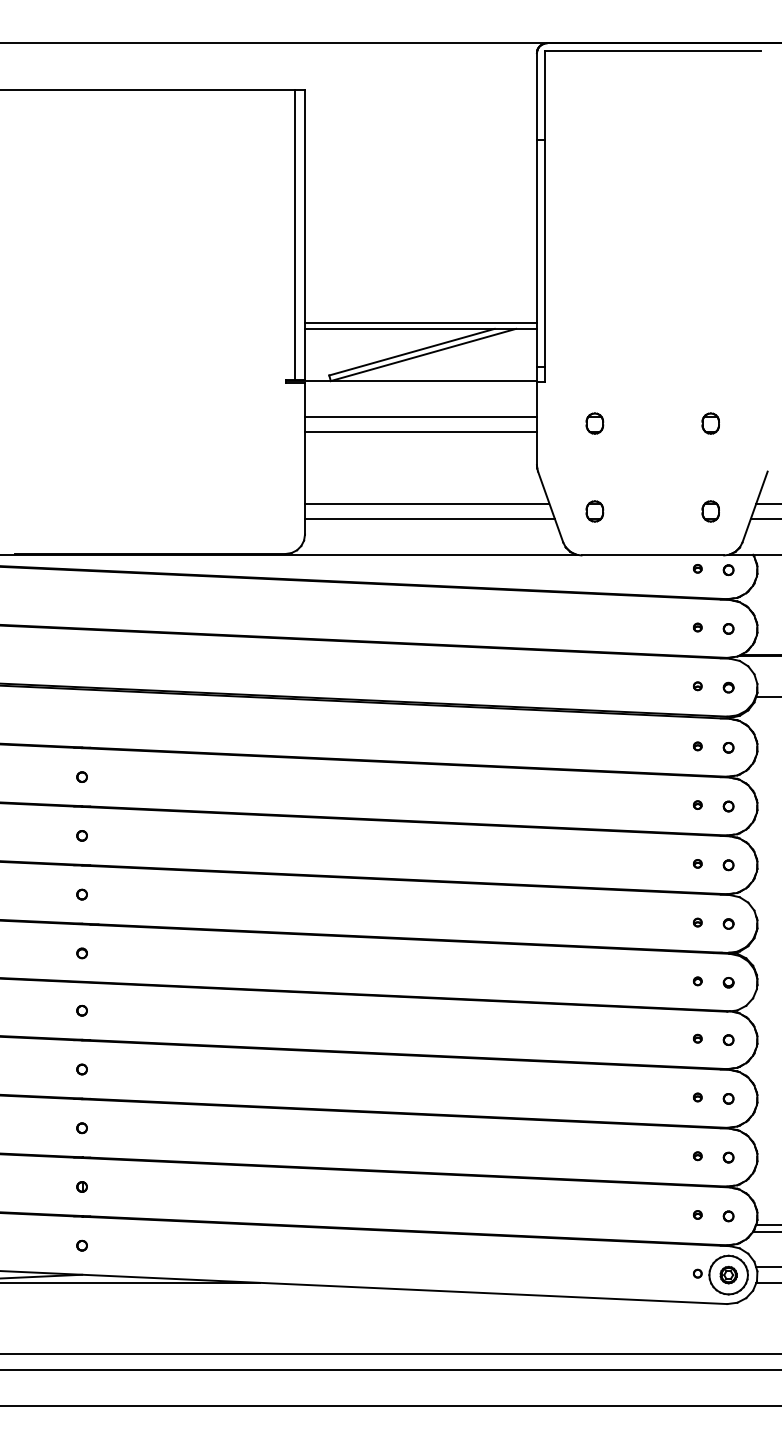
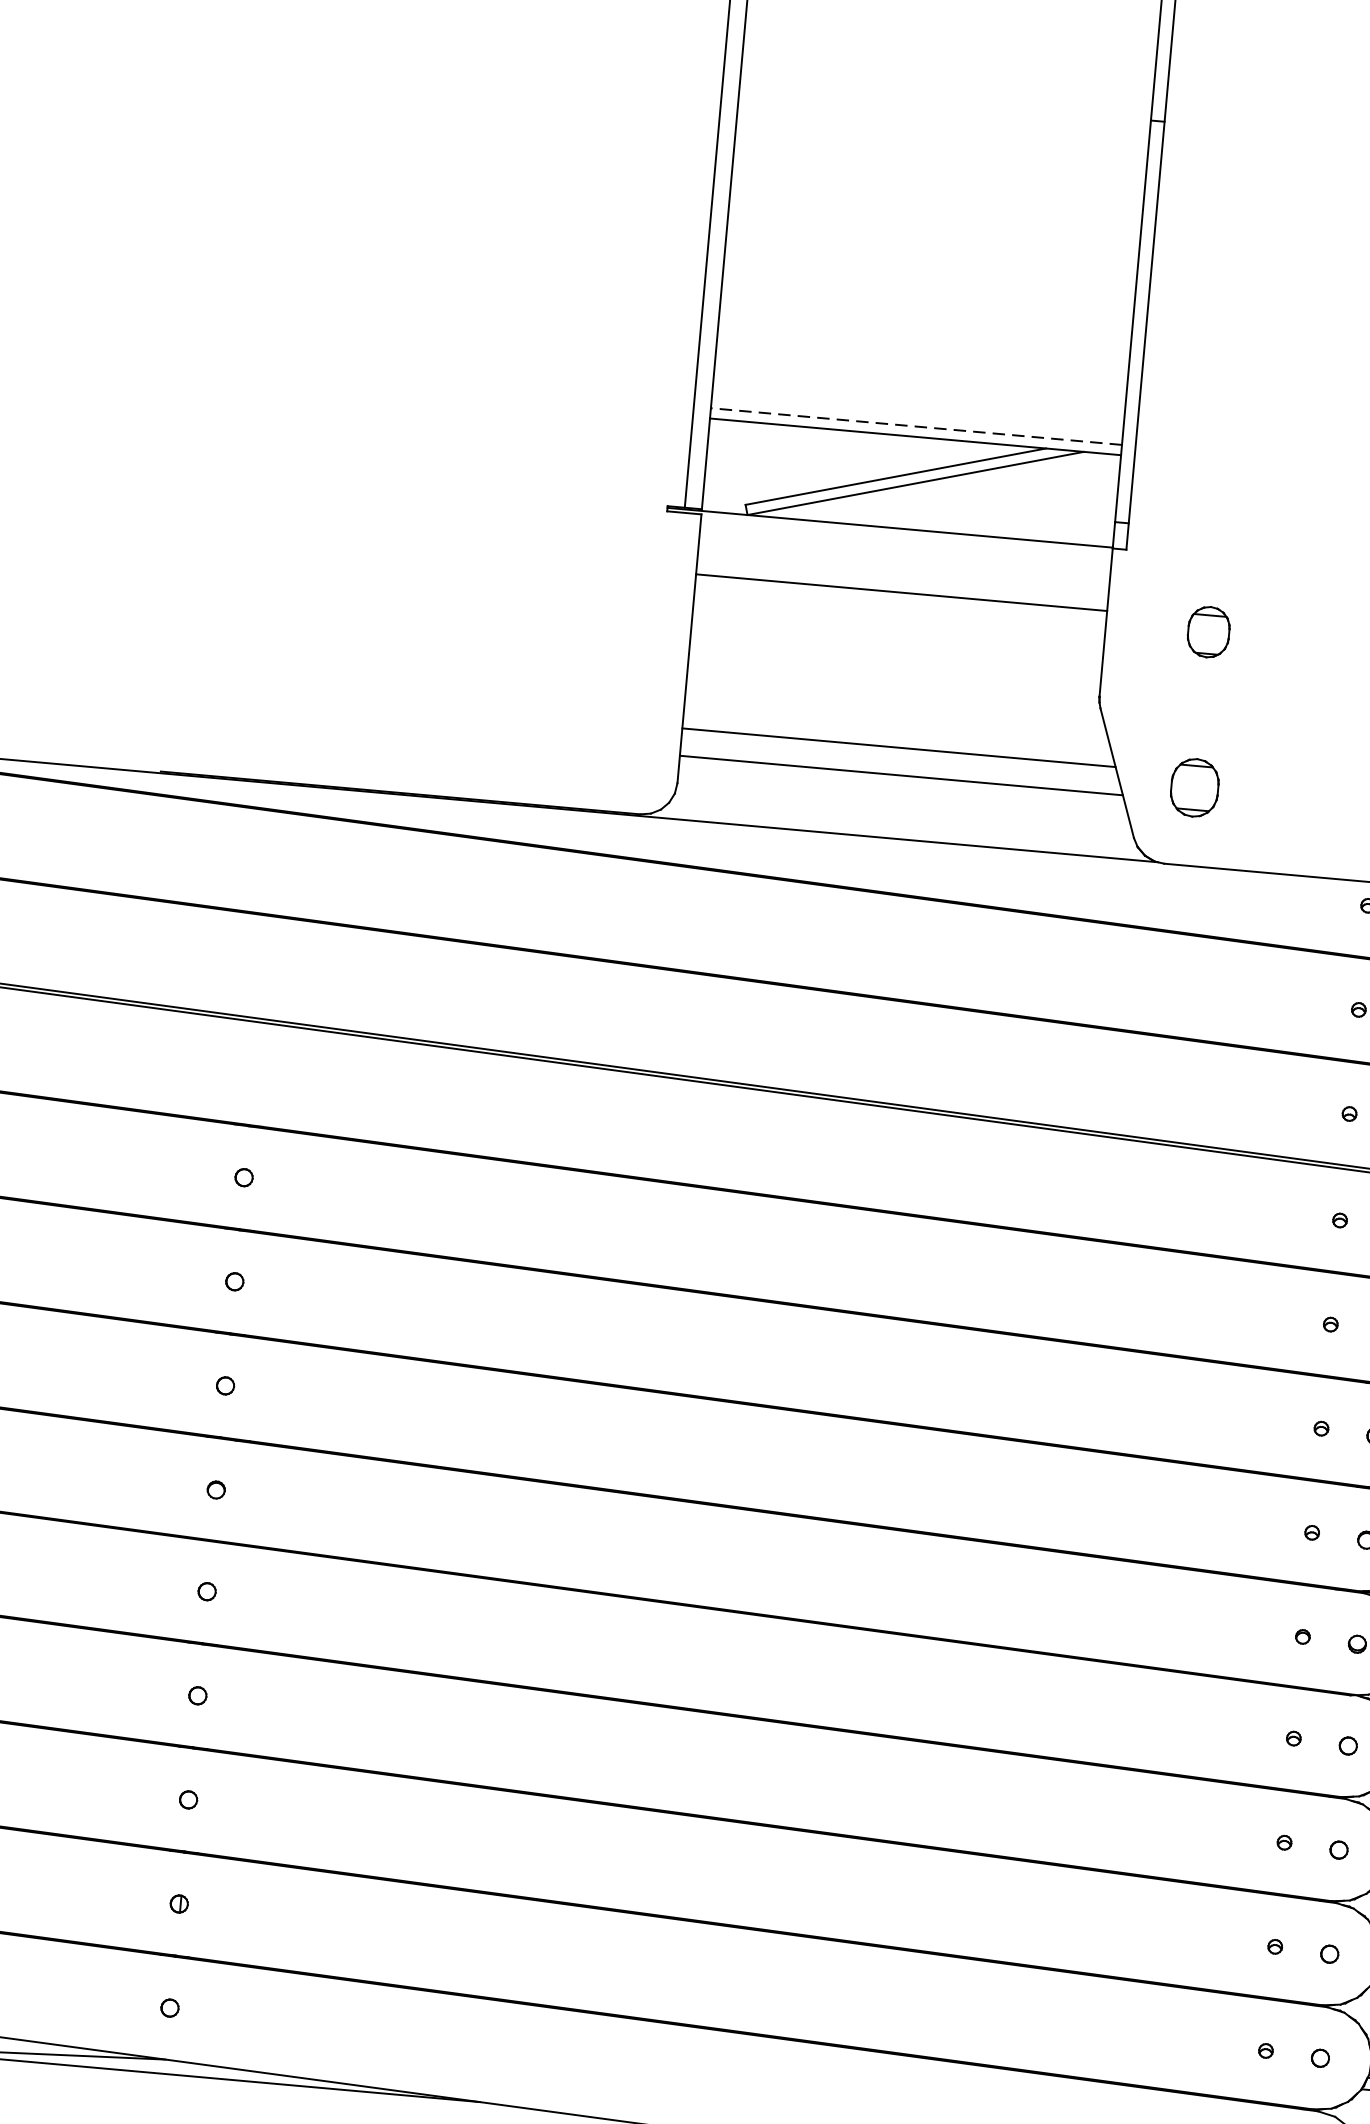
line: (420, 323) -> (915, 427), solid -> dashed
part: (594, 423) -> (1208, 631), size x1.4
line: (420, 432) -> (898, 620), removed
part: (594, 511) -> (1194, 787), size x1.6

